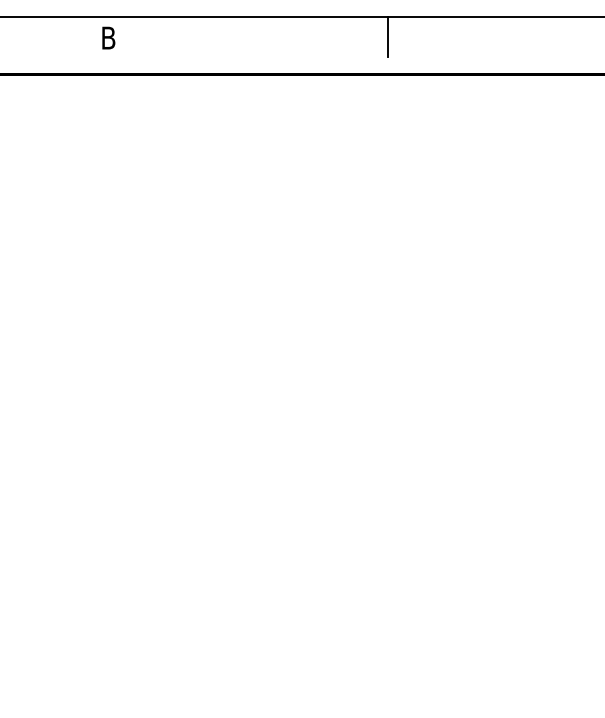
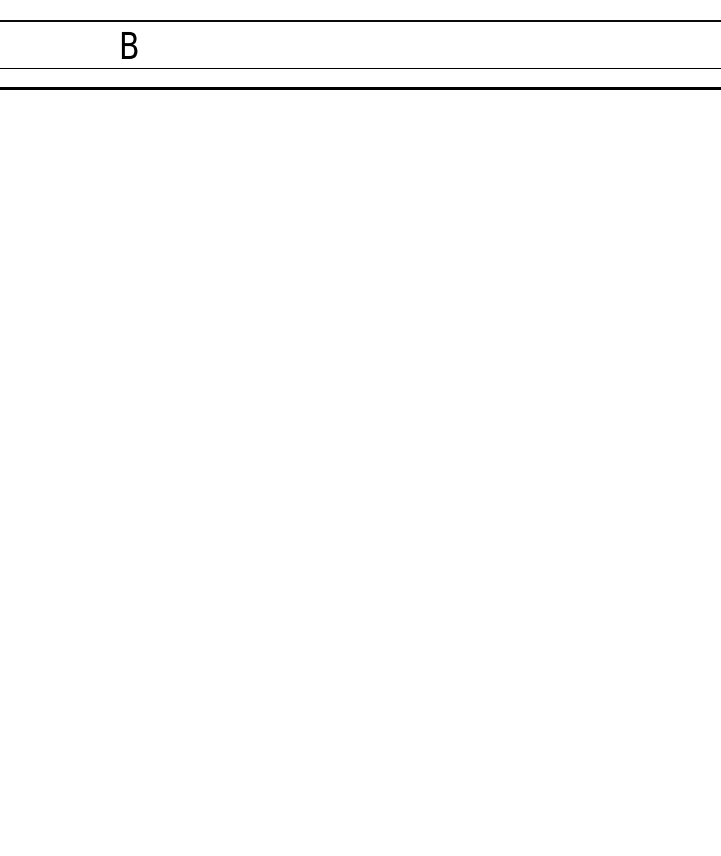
line: (388, 37) -> (463, 44), removed

